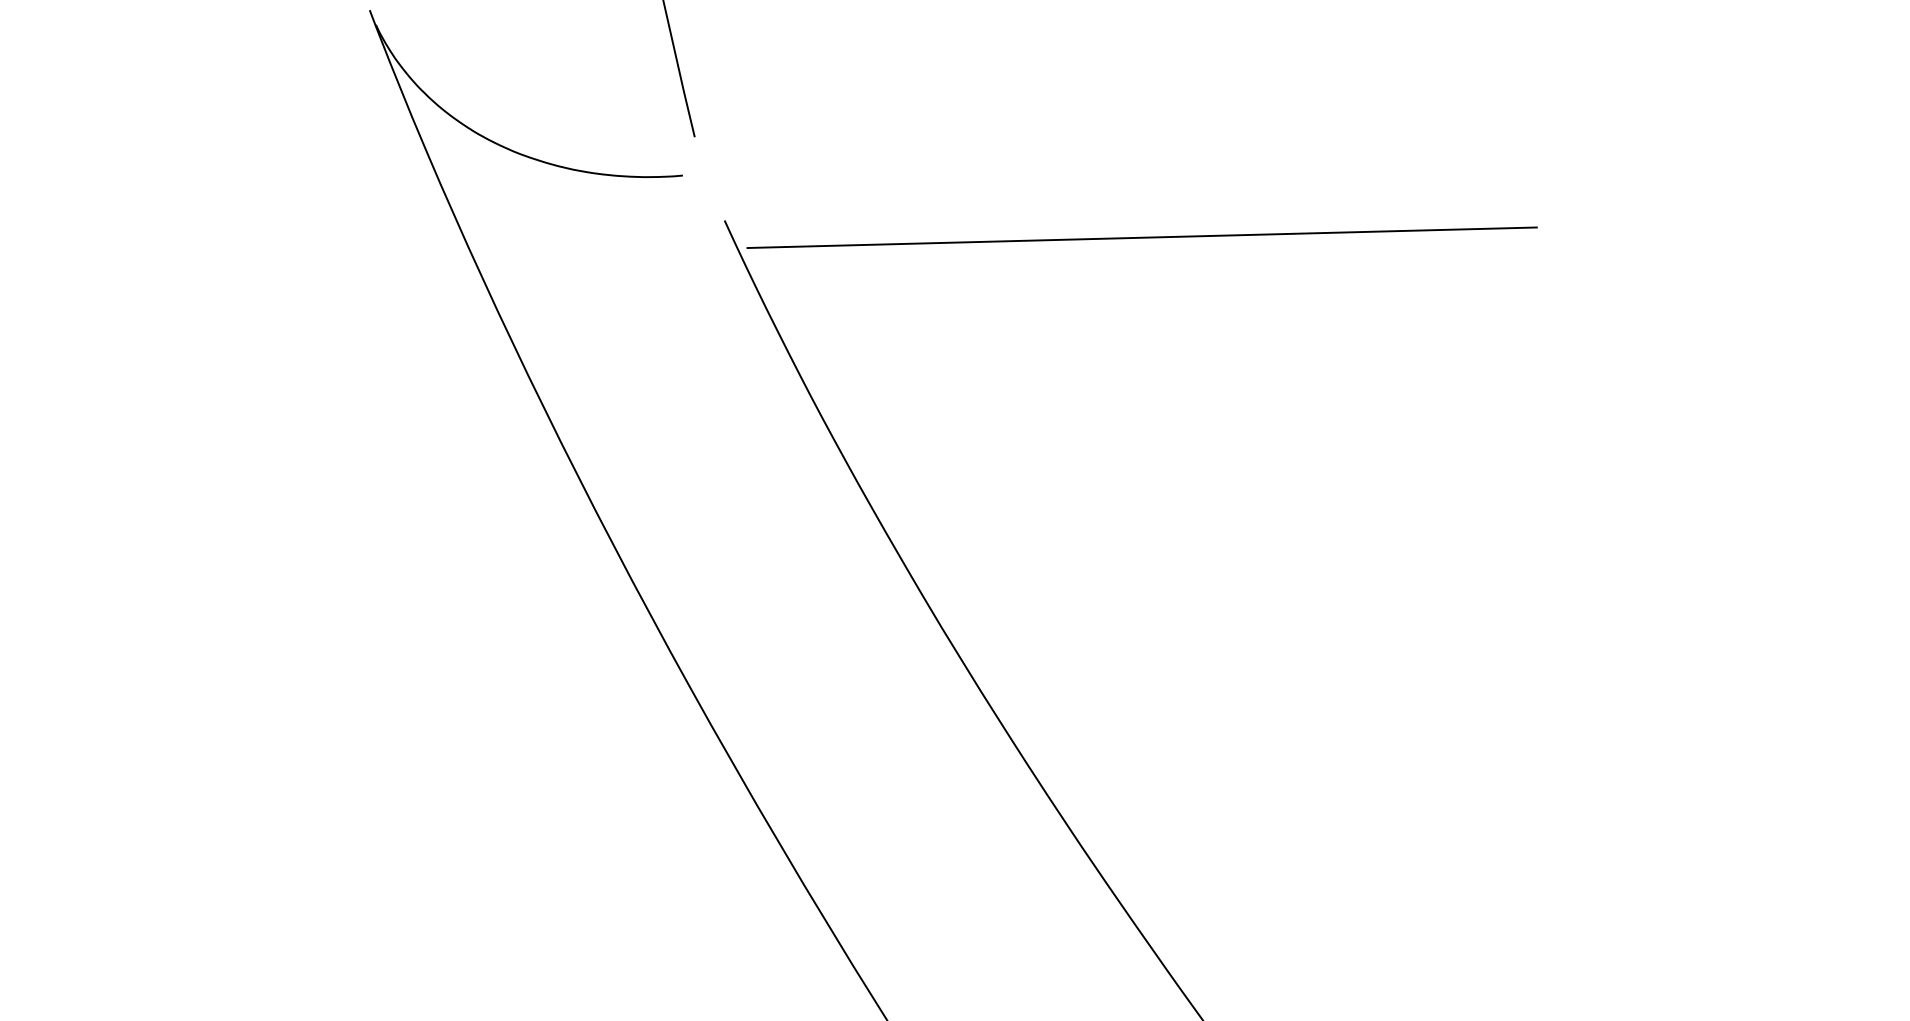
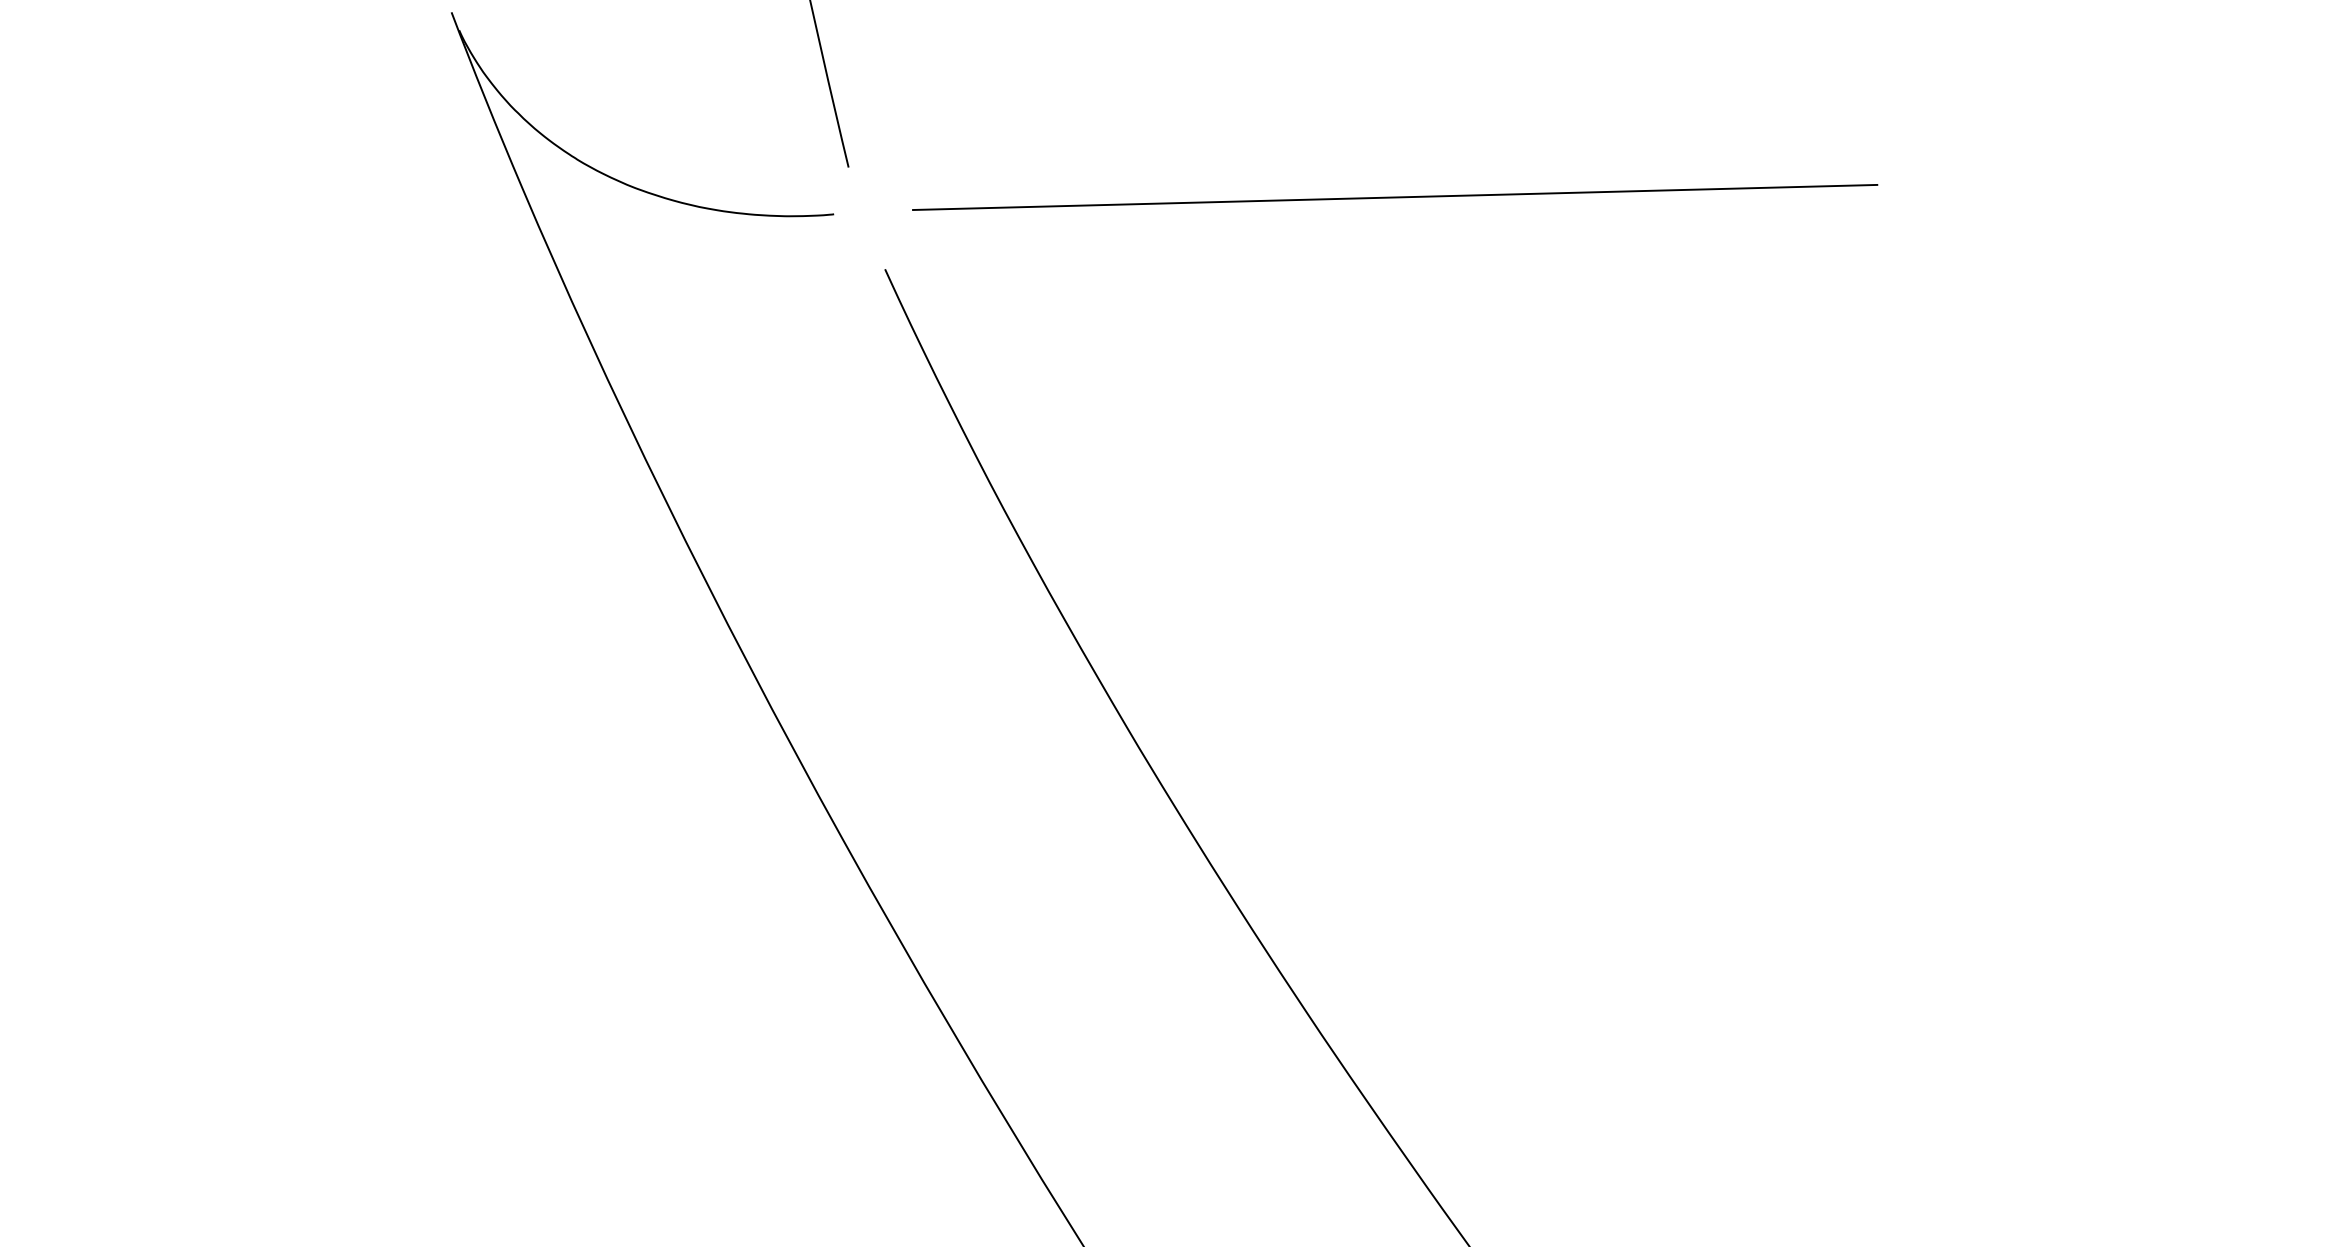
line: (1141, 237) -> (1394, 197), moved

